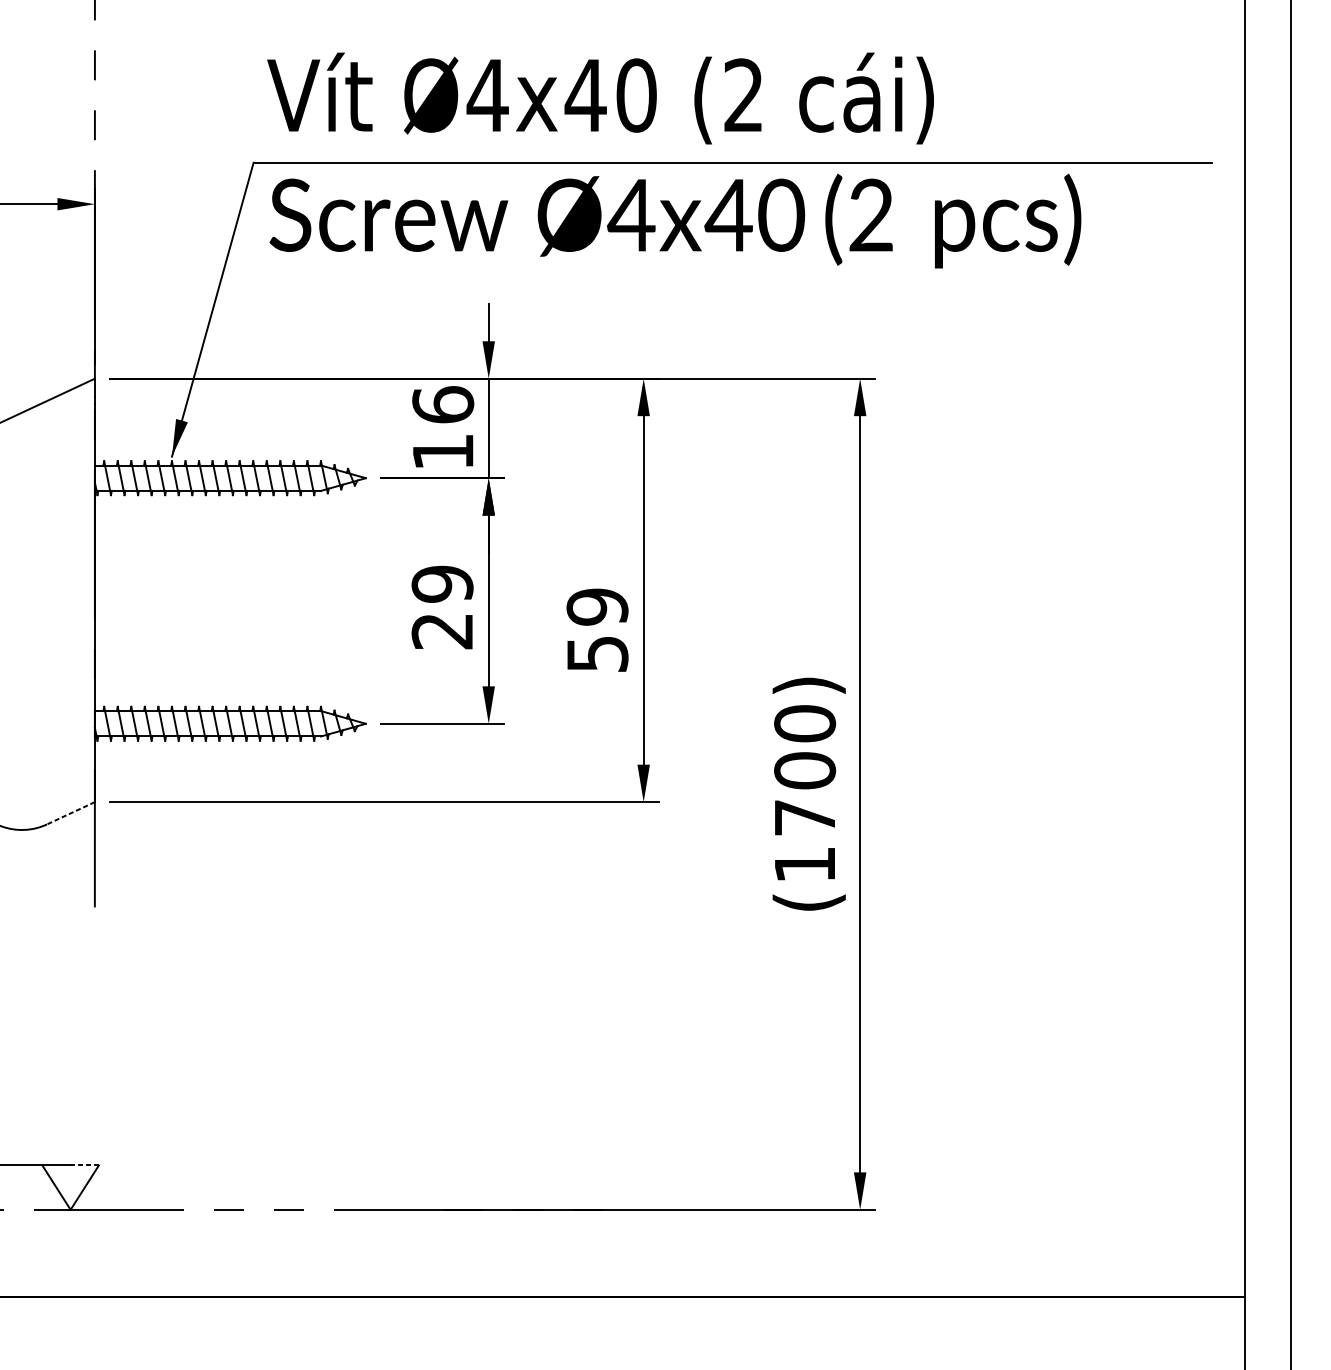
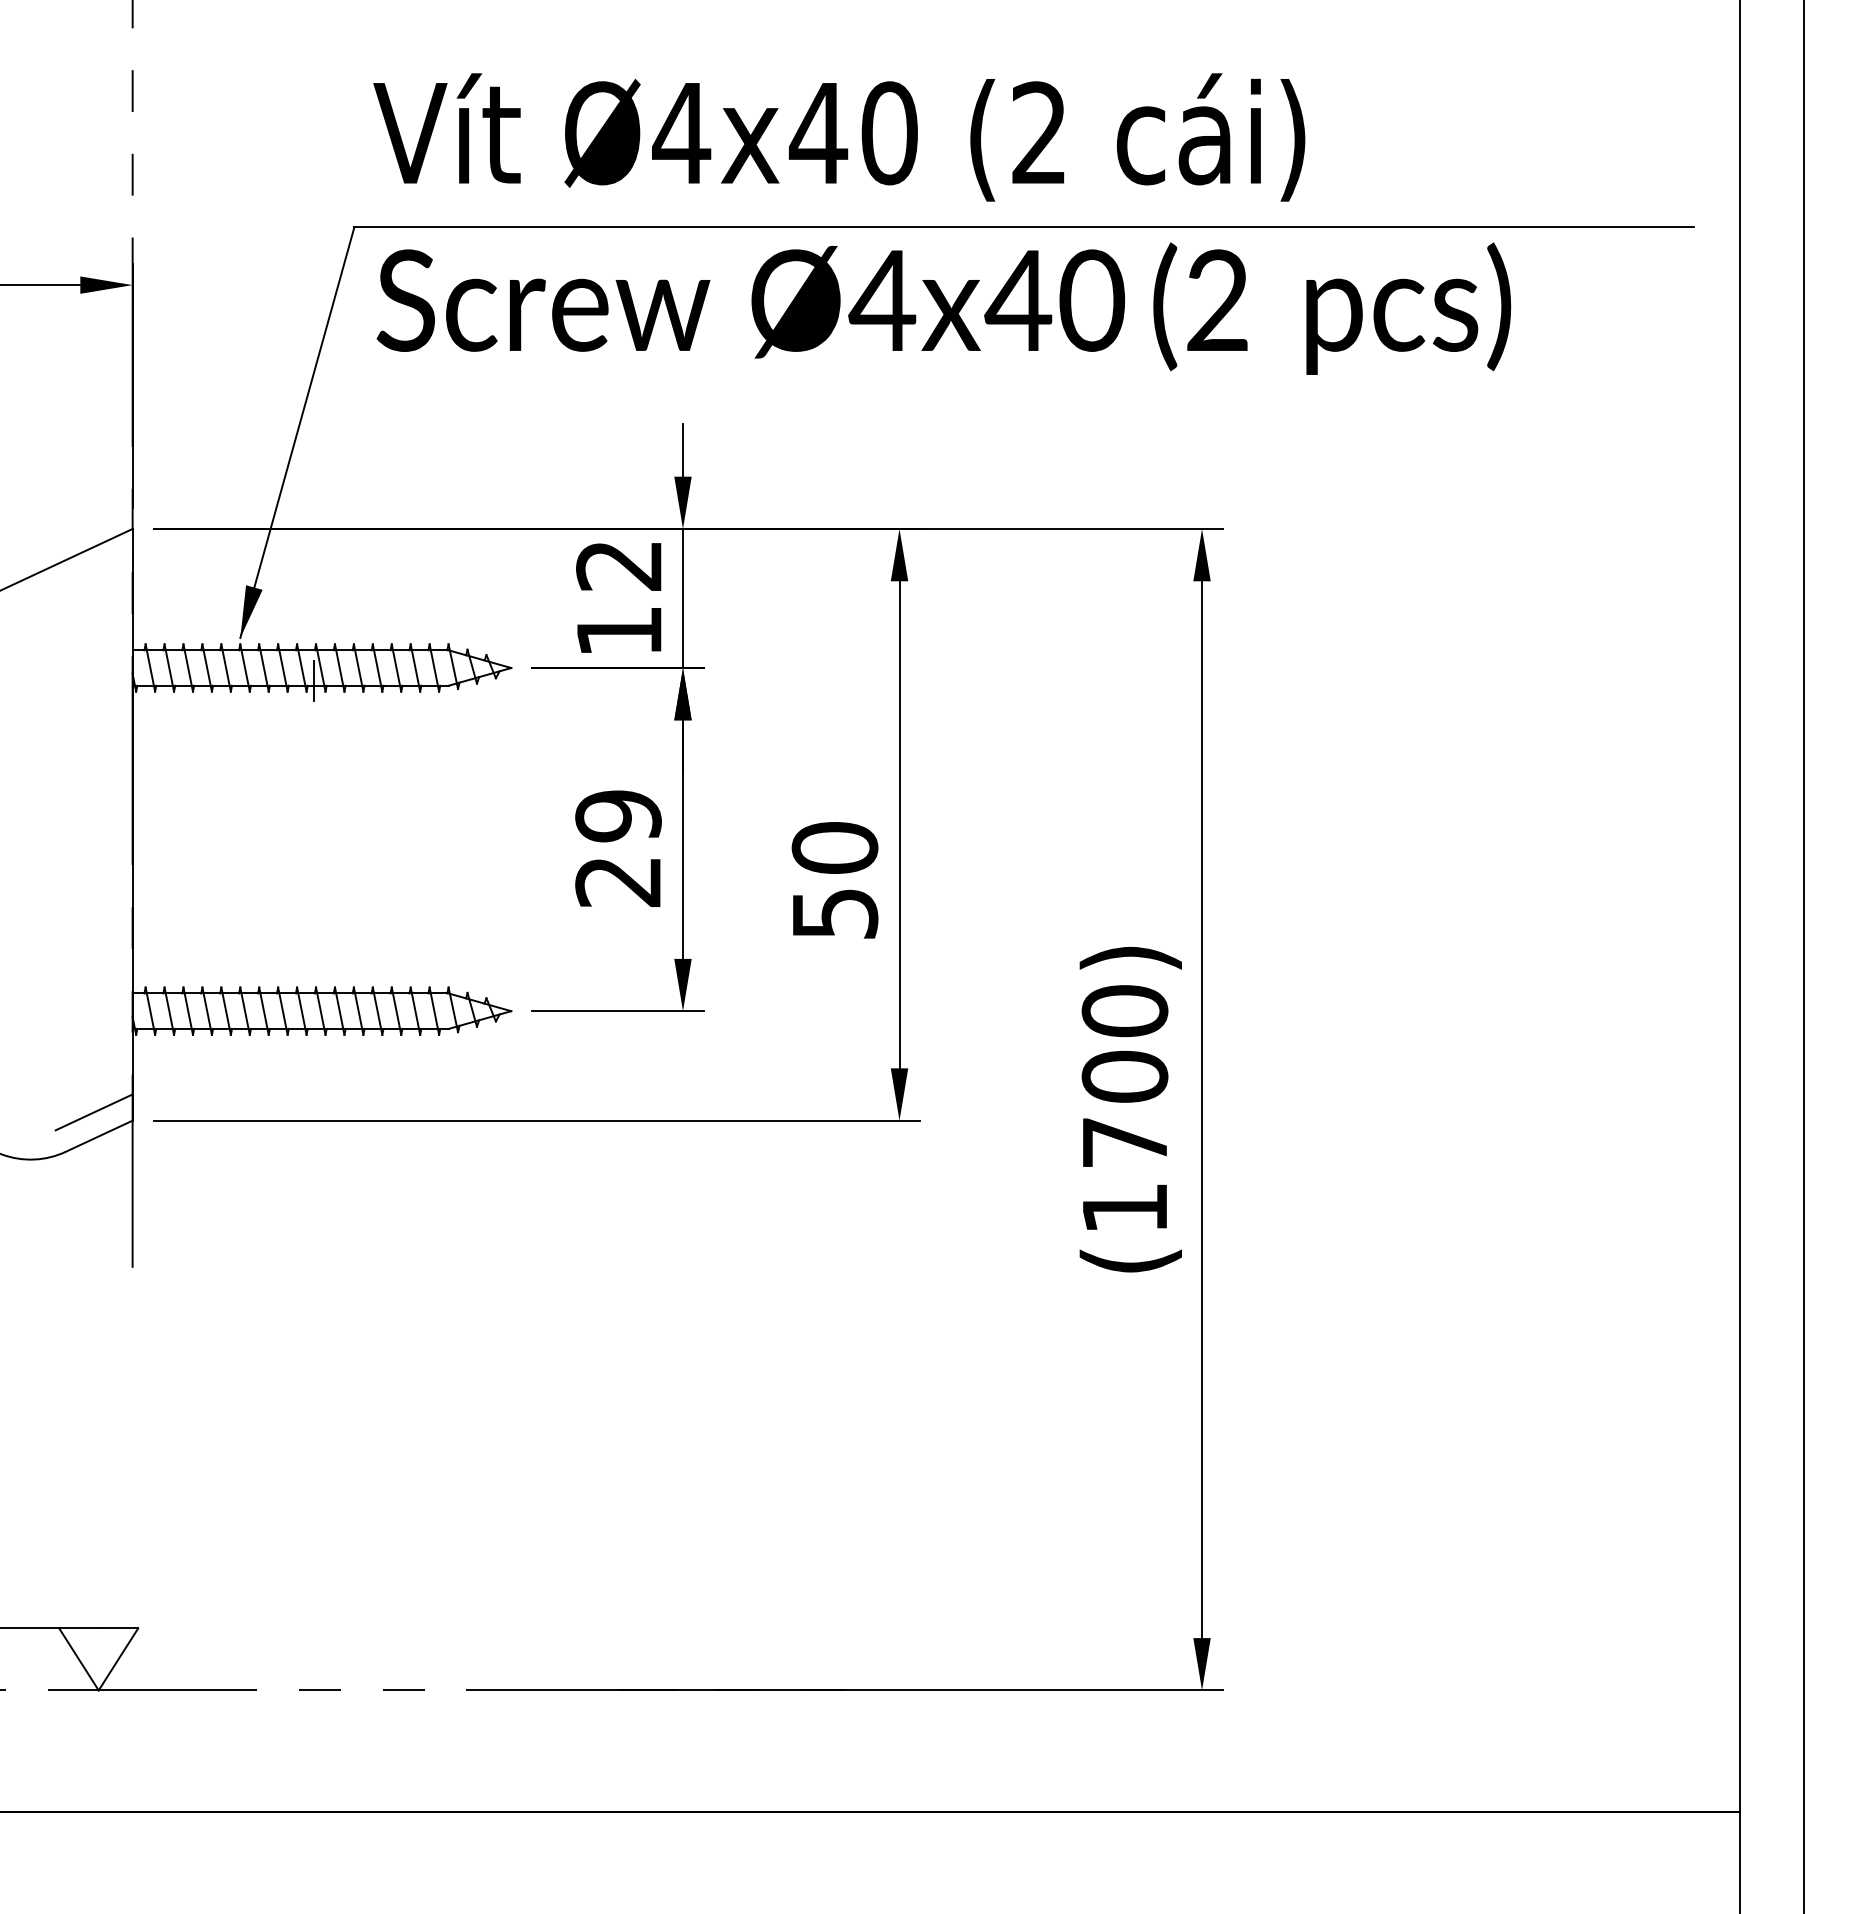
text: (443, 404) -> (619, 565), 16 -> 12
line: (225, 487) -> (314, 680), added
text: (597, 607) -> (834, 848), 59 -> 50
line: (66, 796) -> (93, 1112), added
line: (71, 813) -> (99, 1136), dashed -> solid
line: (84, 1165) -> (118, 1628), dashed -> solid

